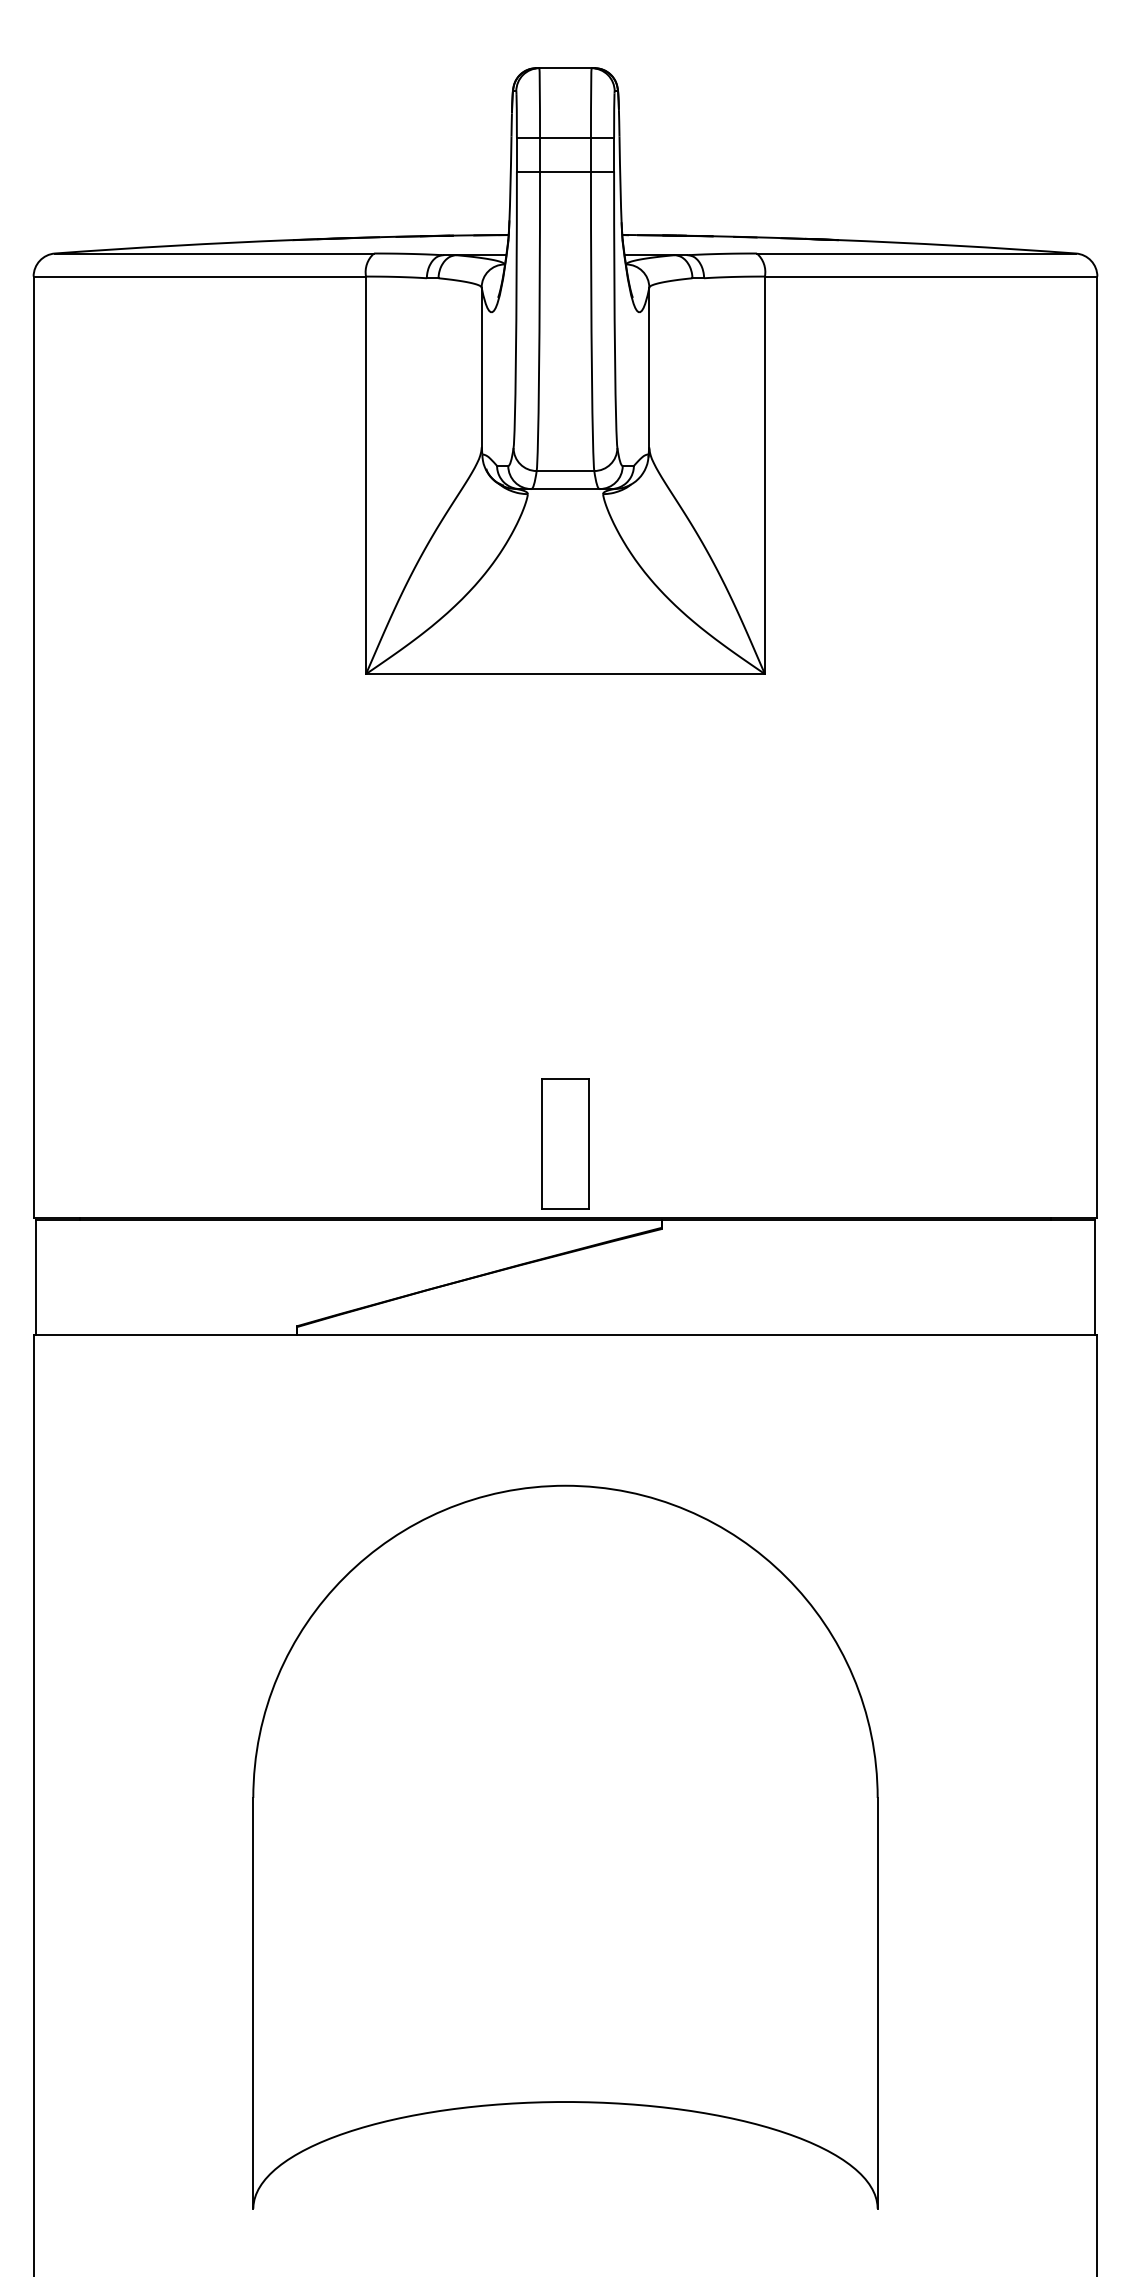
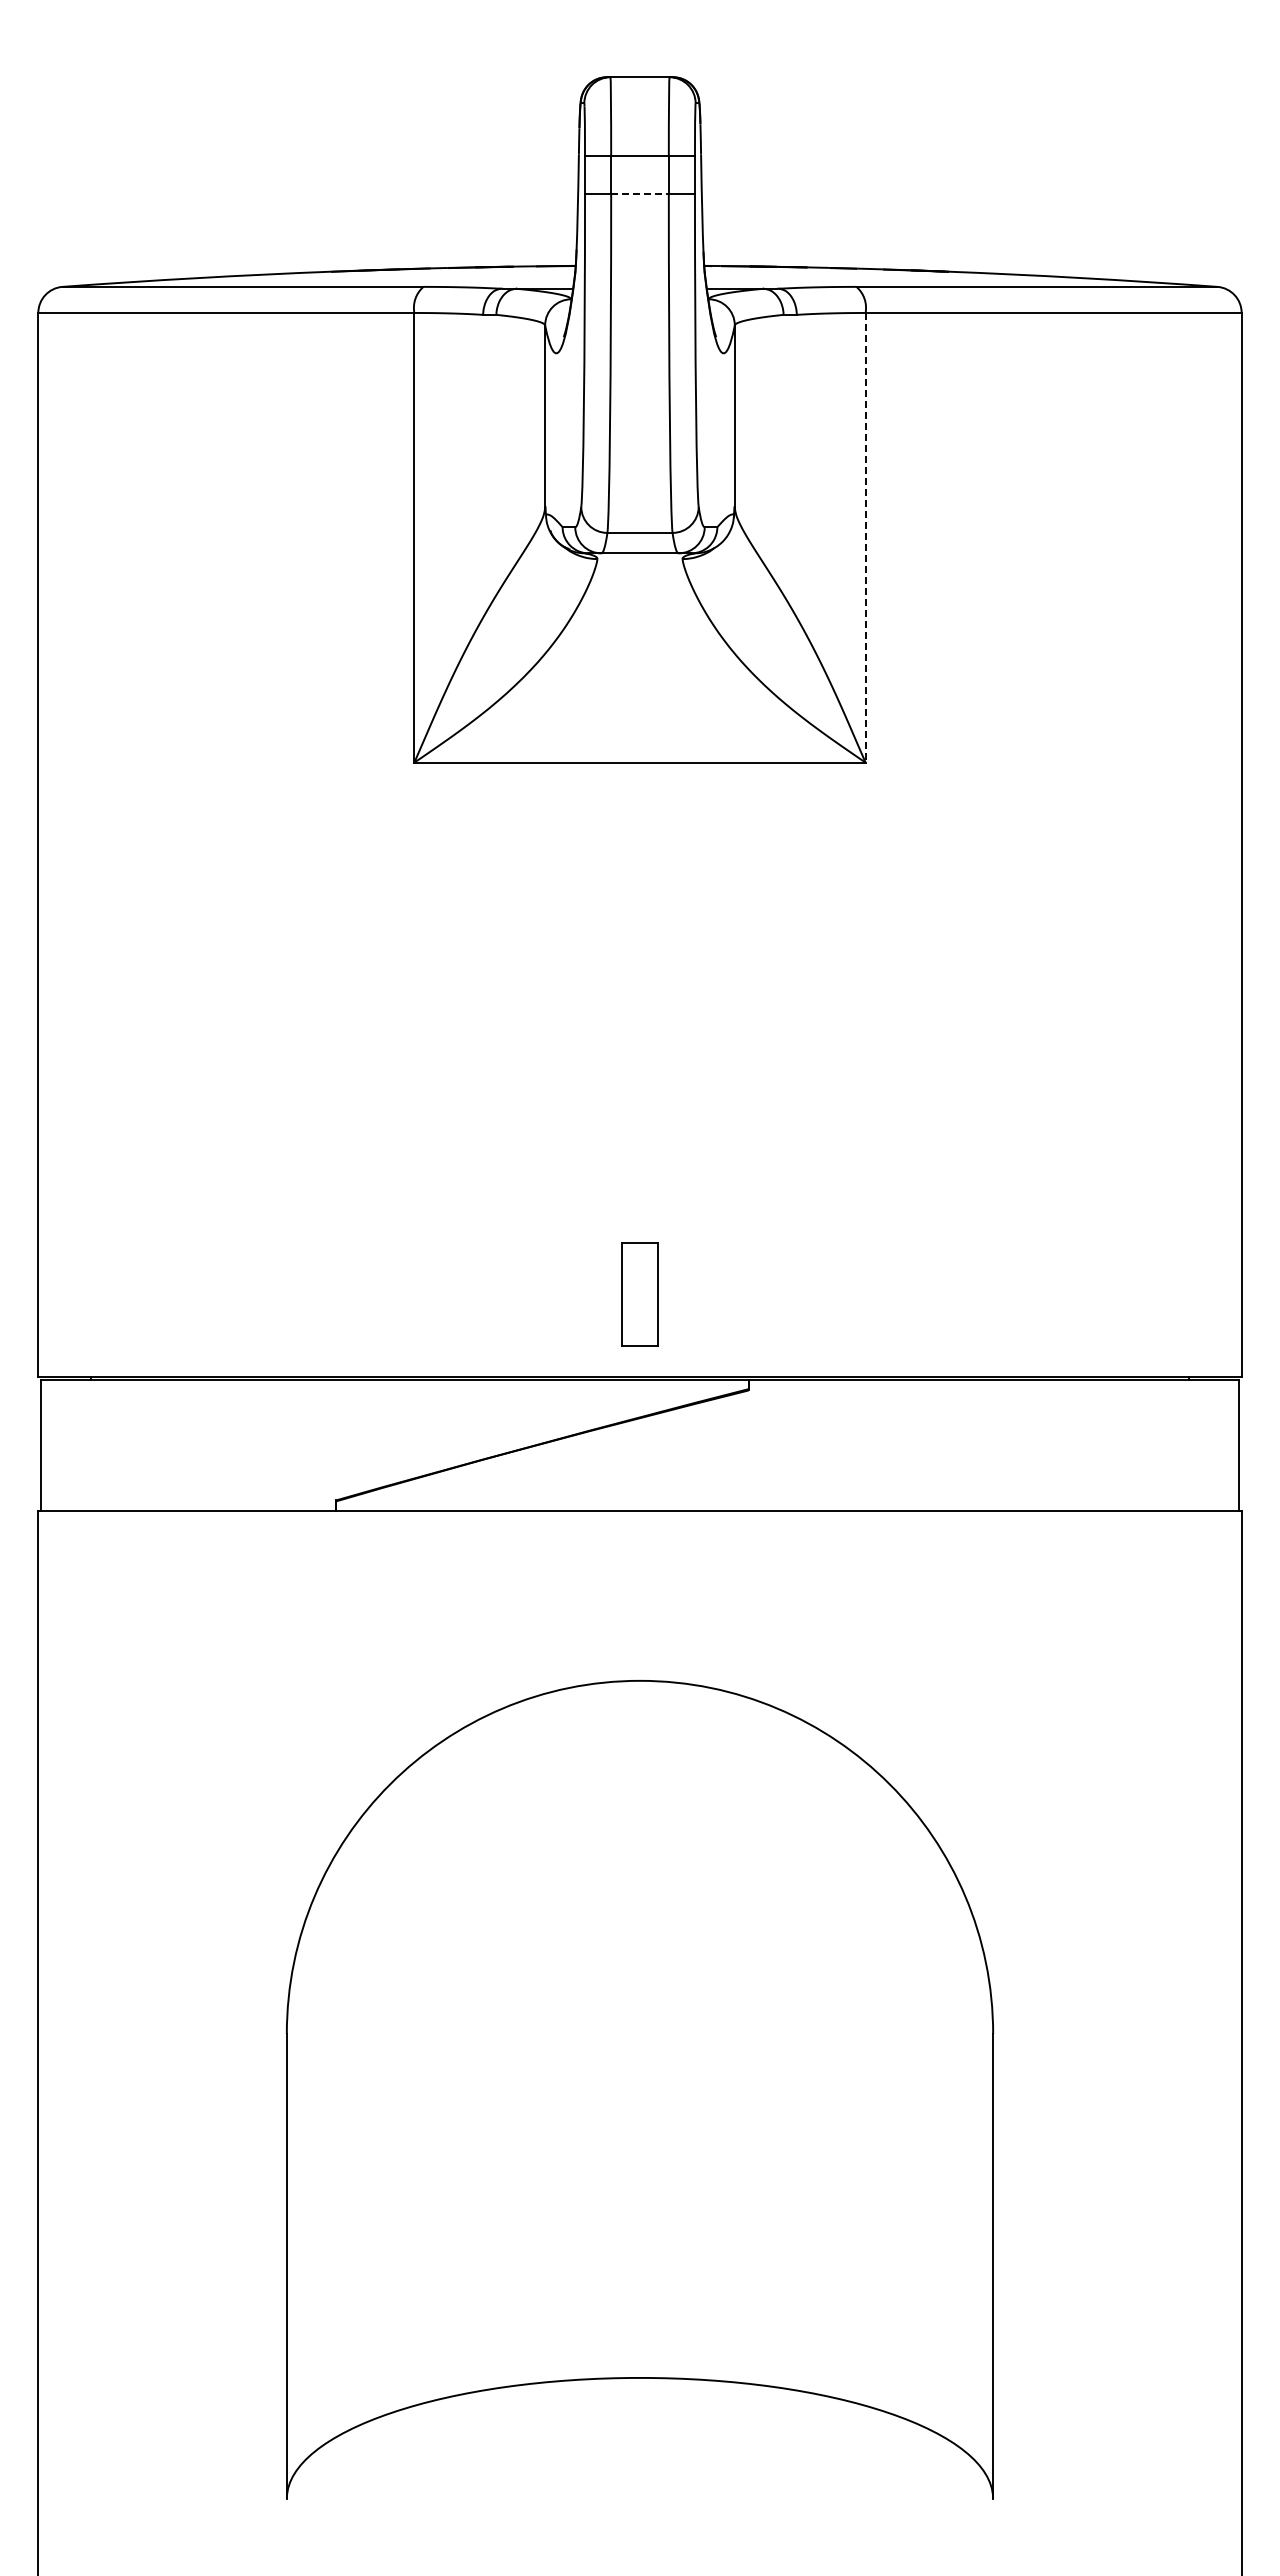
line: (565, 171) -> (640, 194), solid -> dashed
line: (764, 475) -> (865, 537), solid -> dashed
part: (565, 1143) -> (639, 1293), size x0.7

